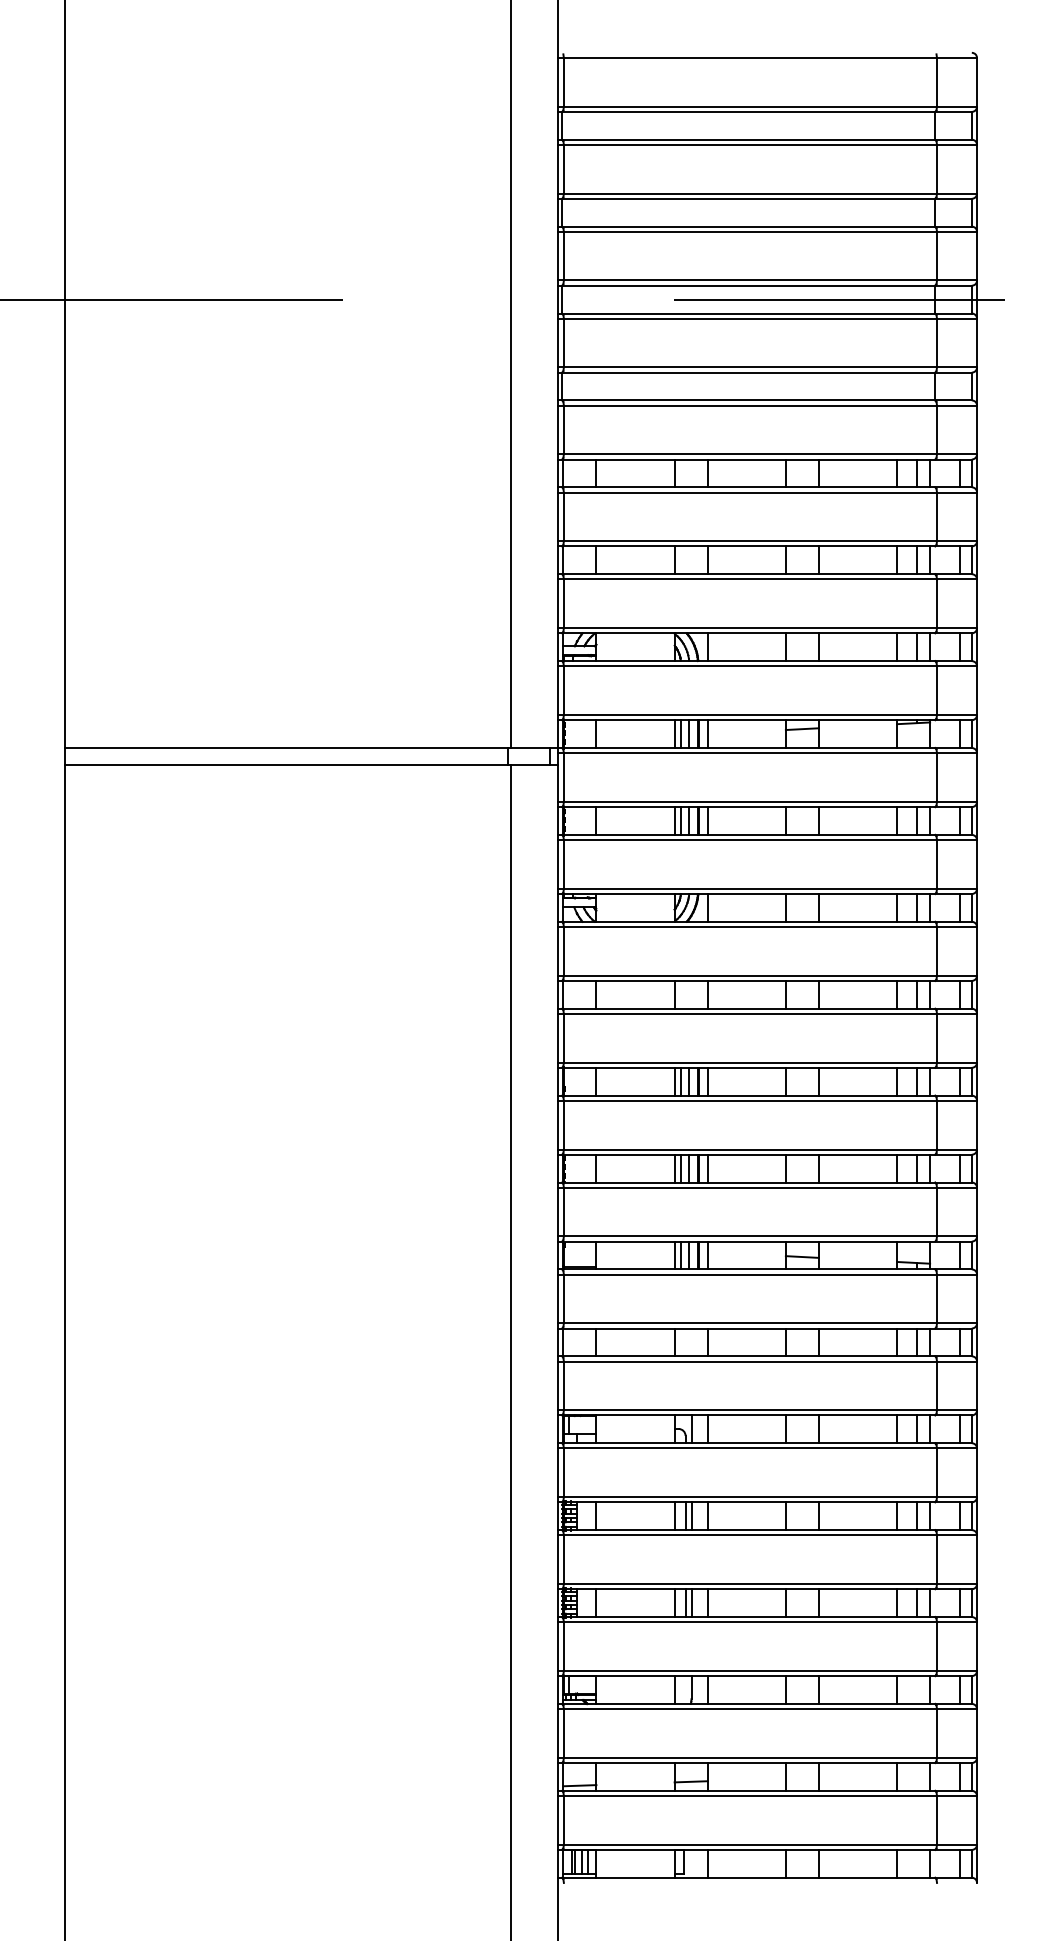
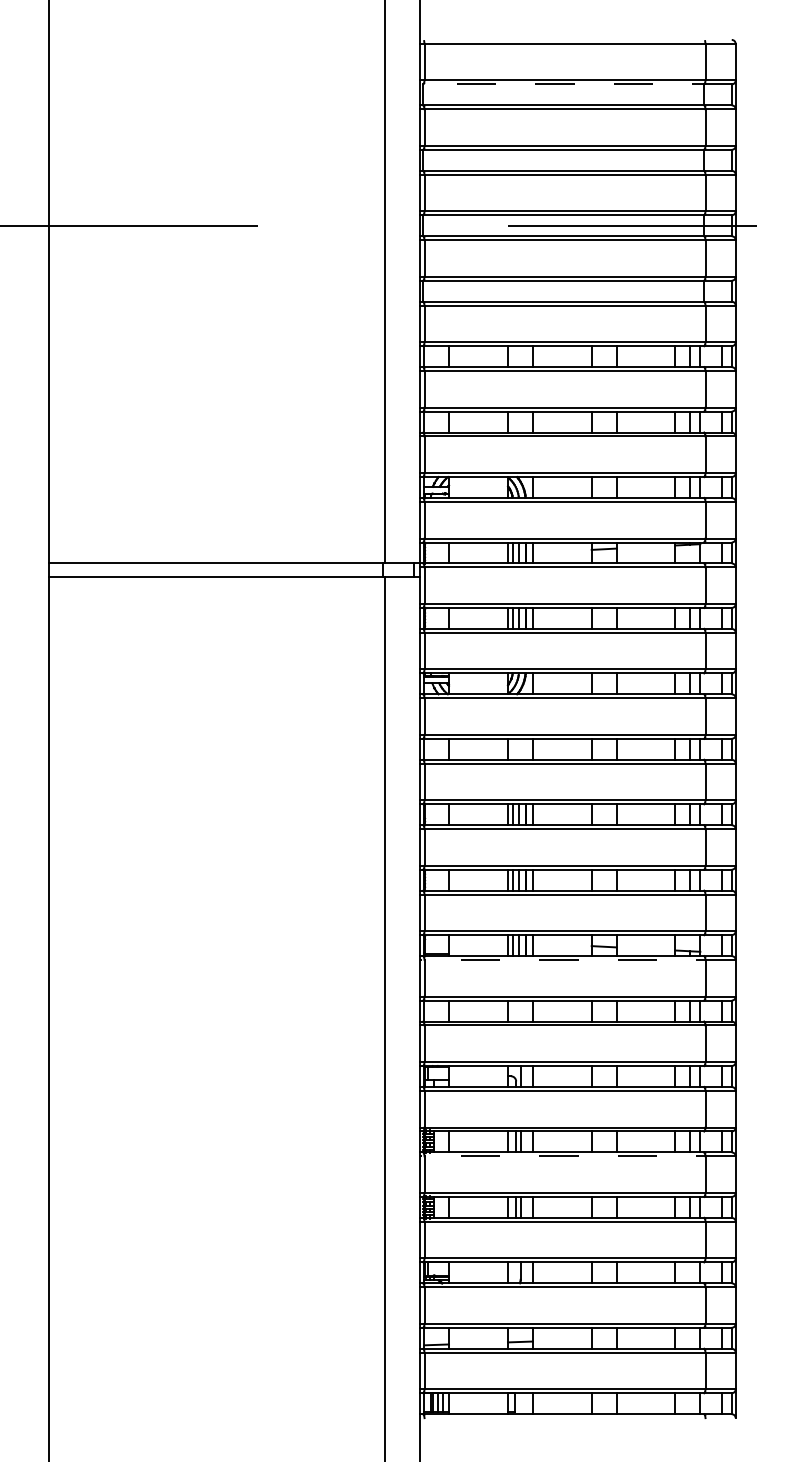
line: (765, 112) -> (576, 84), solid -> dashed
line: (767, 1275) -> (577, 960), solid -> dashed
line: (767, 1535) -> (577, 1156), solid -> dashed

